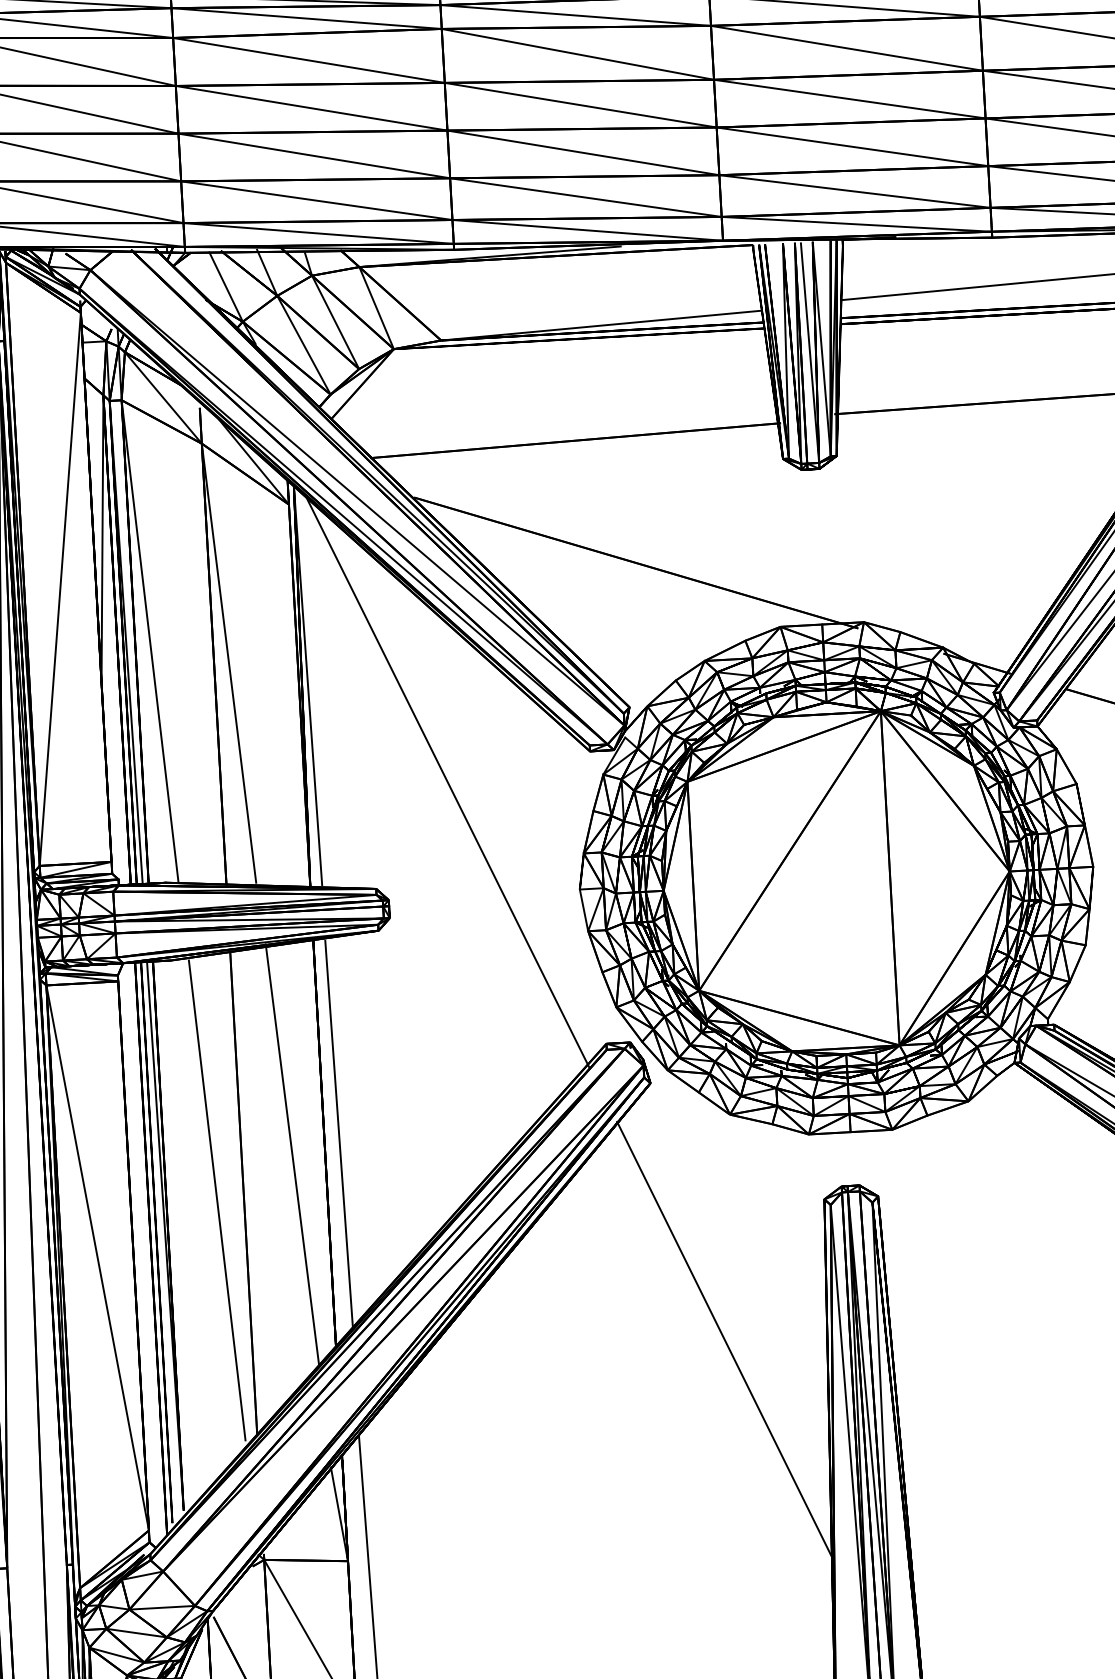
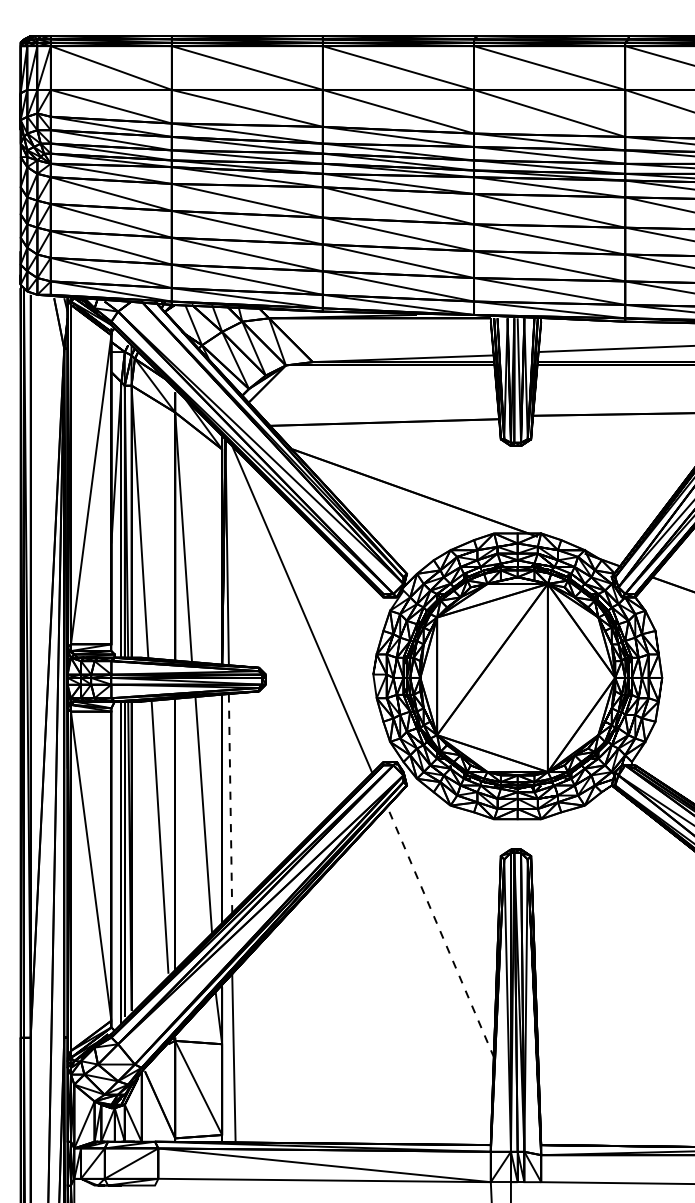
line: (338, 1132) -> (230, 803), solid -> dashed
line: (724, 1339) -> (440, 931), solid -> dashed

